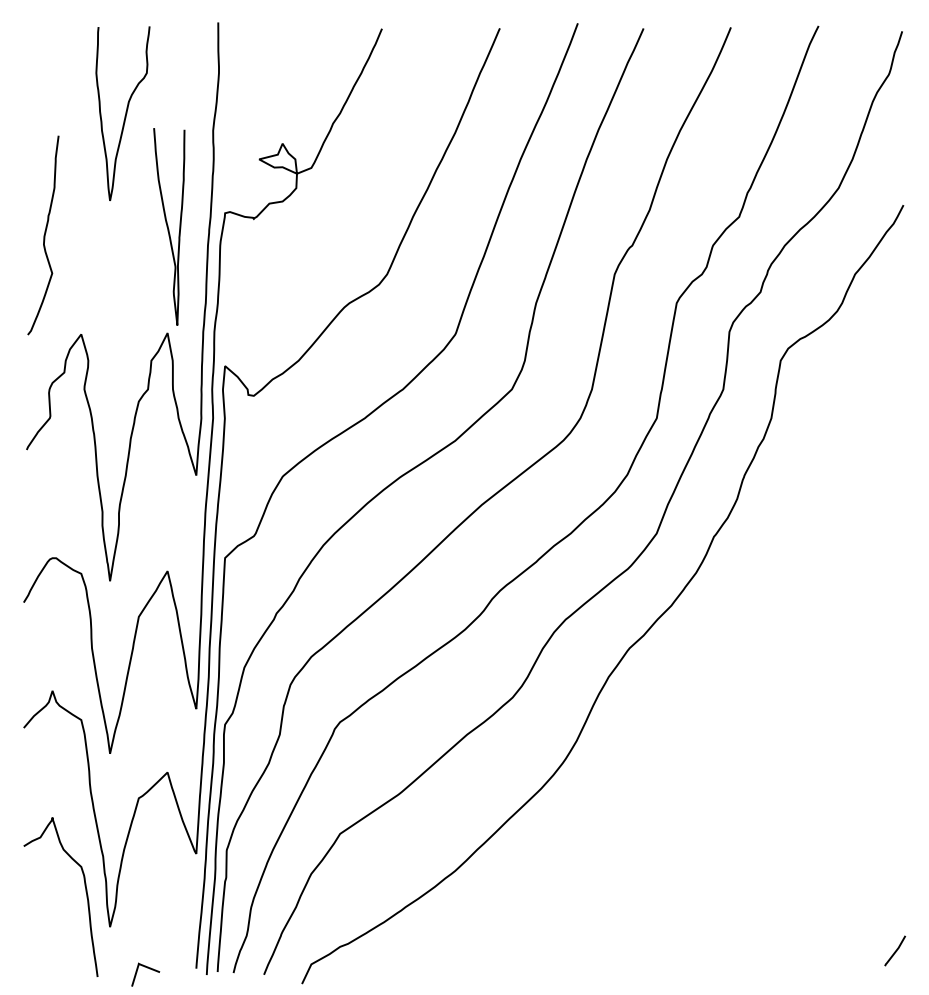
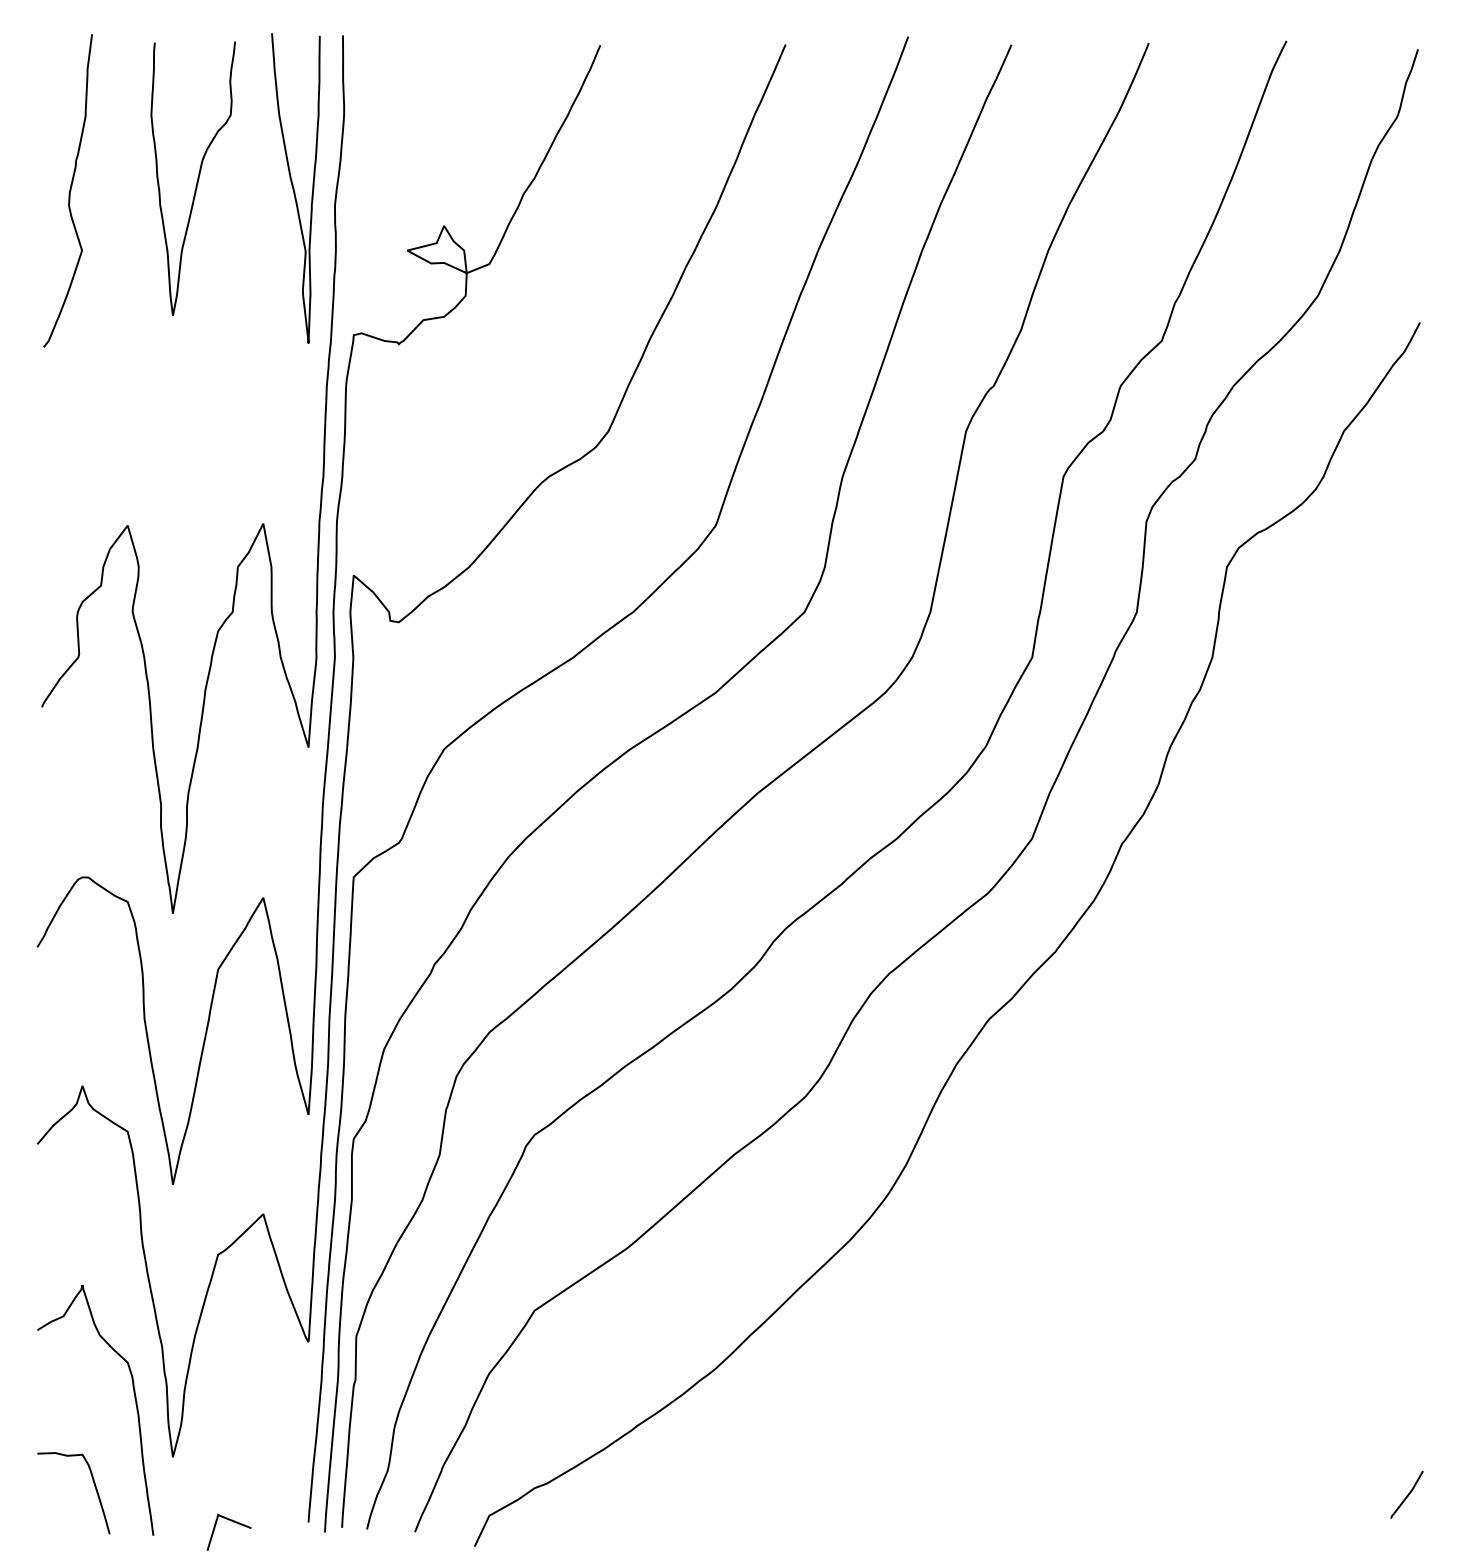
curve: (168, 226) -> (294, 187), moved
curve: (43, 235) -> (68, 191), moved
curve: (59, 945) -> (93, 1486), added

